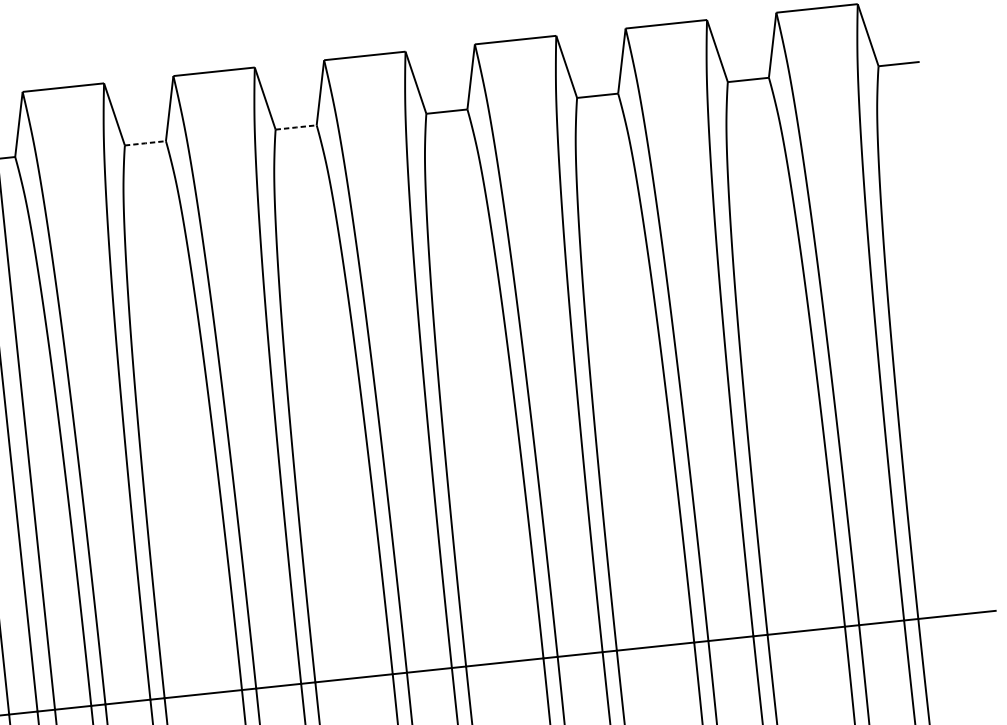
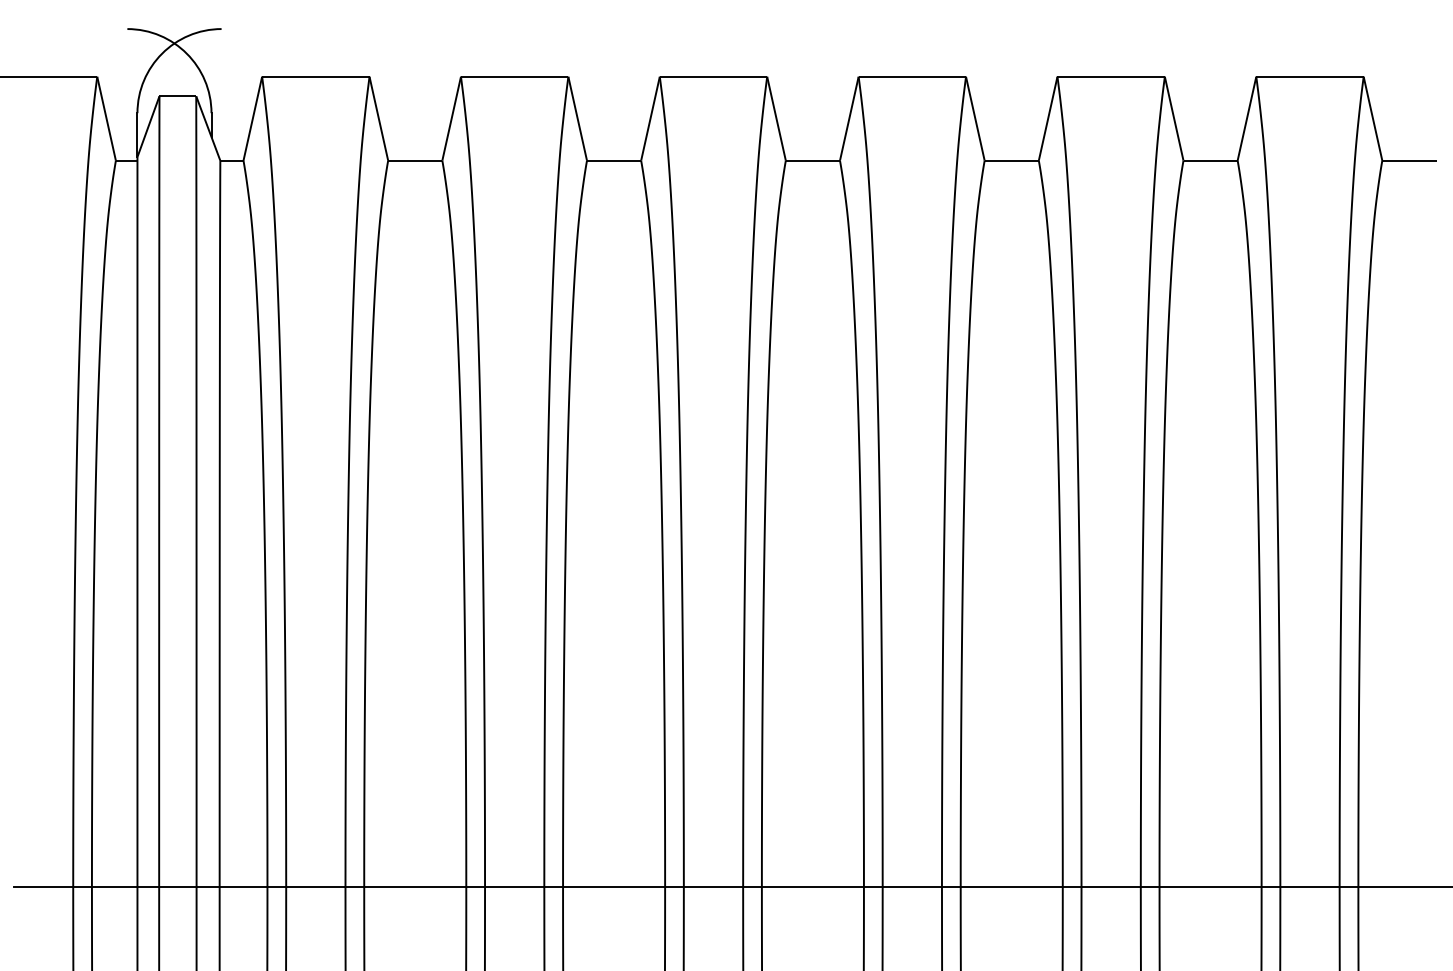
line: (296, 127) -> (614, 160), dashed -> solid
line: (145, 143) -> (415, 160), dashed -> solid

